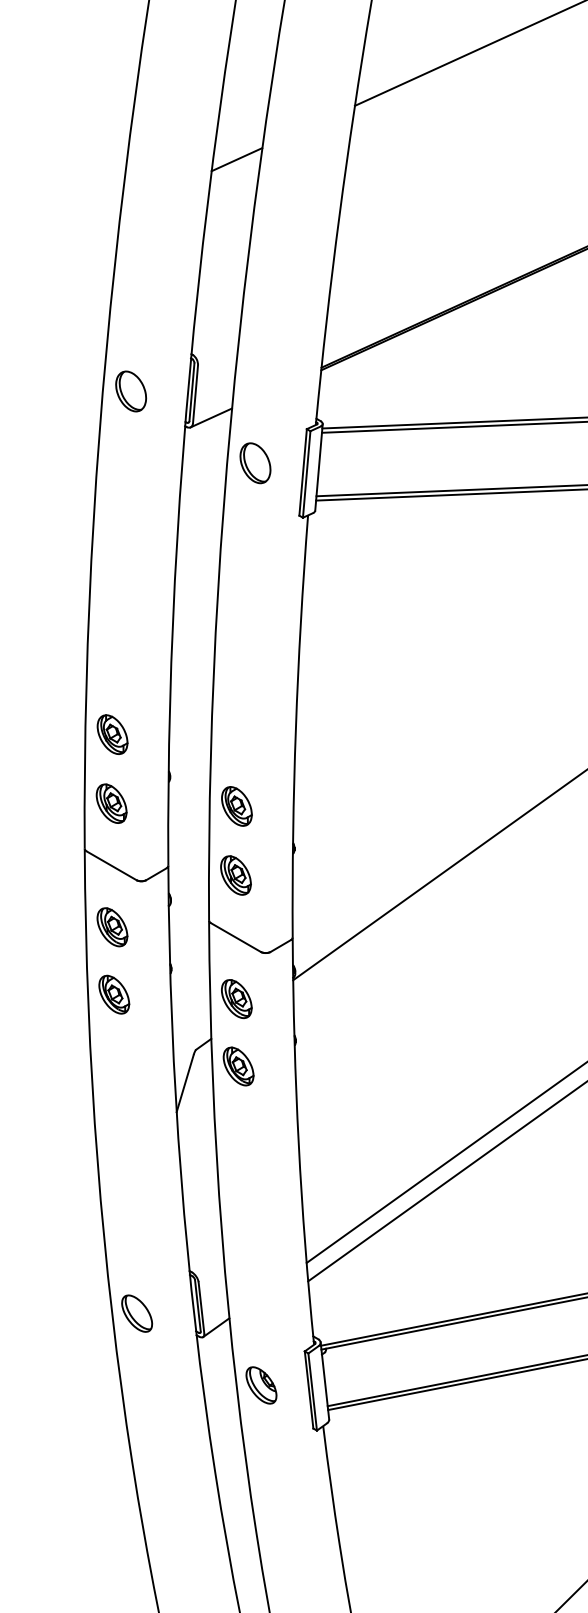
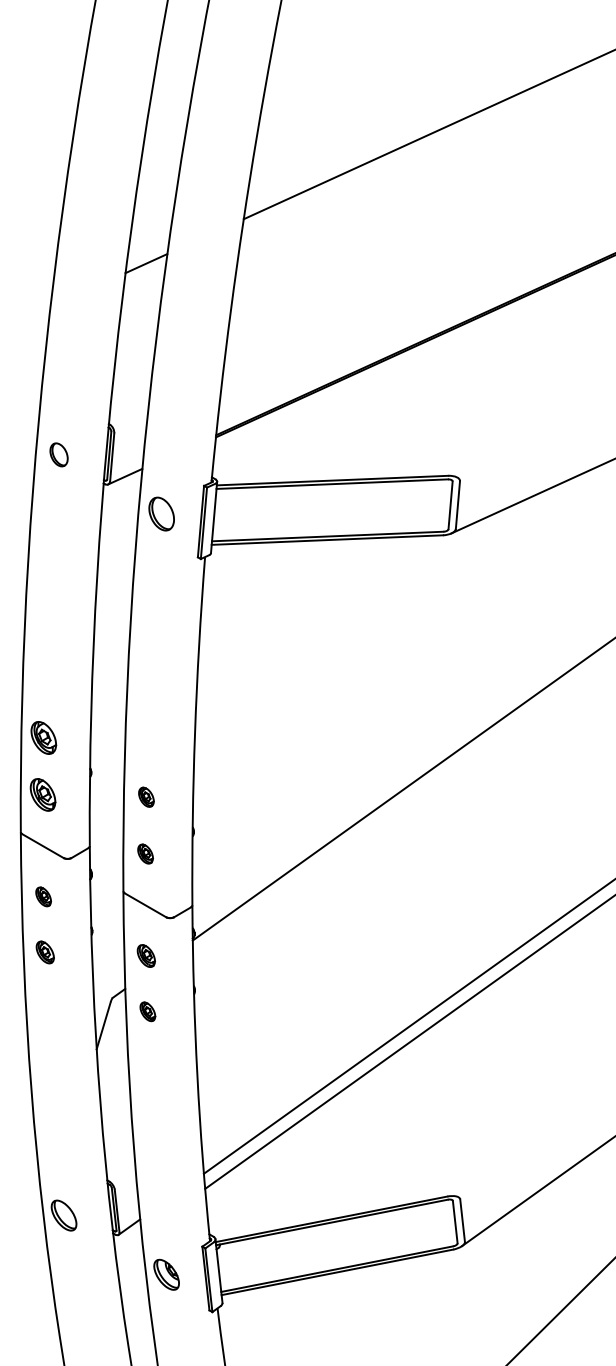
part: (130, 391) -> (58, 454), size x0.7
part: (237, 806) -> (146, 797), size x0.6
part: (235, 874) -> (145, 853), size x0.6
part: (112, 926) -> (43, 896), size x0.6
part: (114, 994) -> (45, 952), size x0.7
part: (237, 998) -> (146, 955), size x0.7
part: (238, 1066) -> (147, 1011), size x0.6

